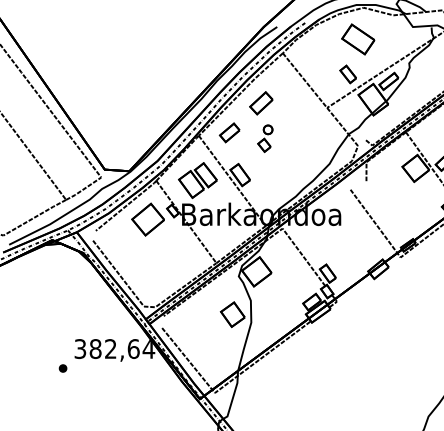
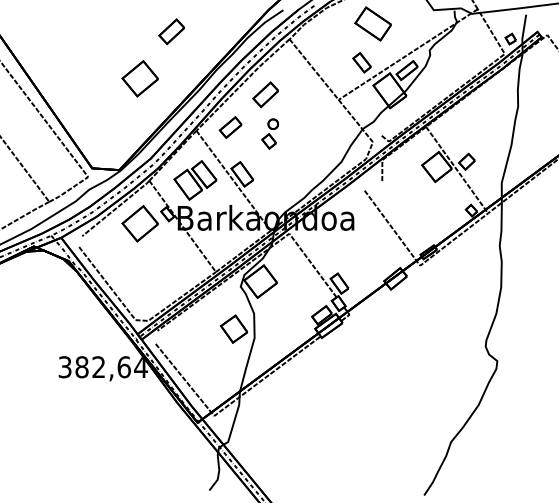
part: (176, 46) -> (171, 31), added
part: (147, 88) -> (139, 78), added
part: (62, 368) -> (45, 388), removed

